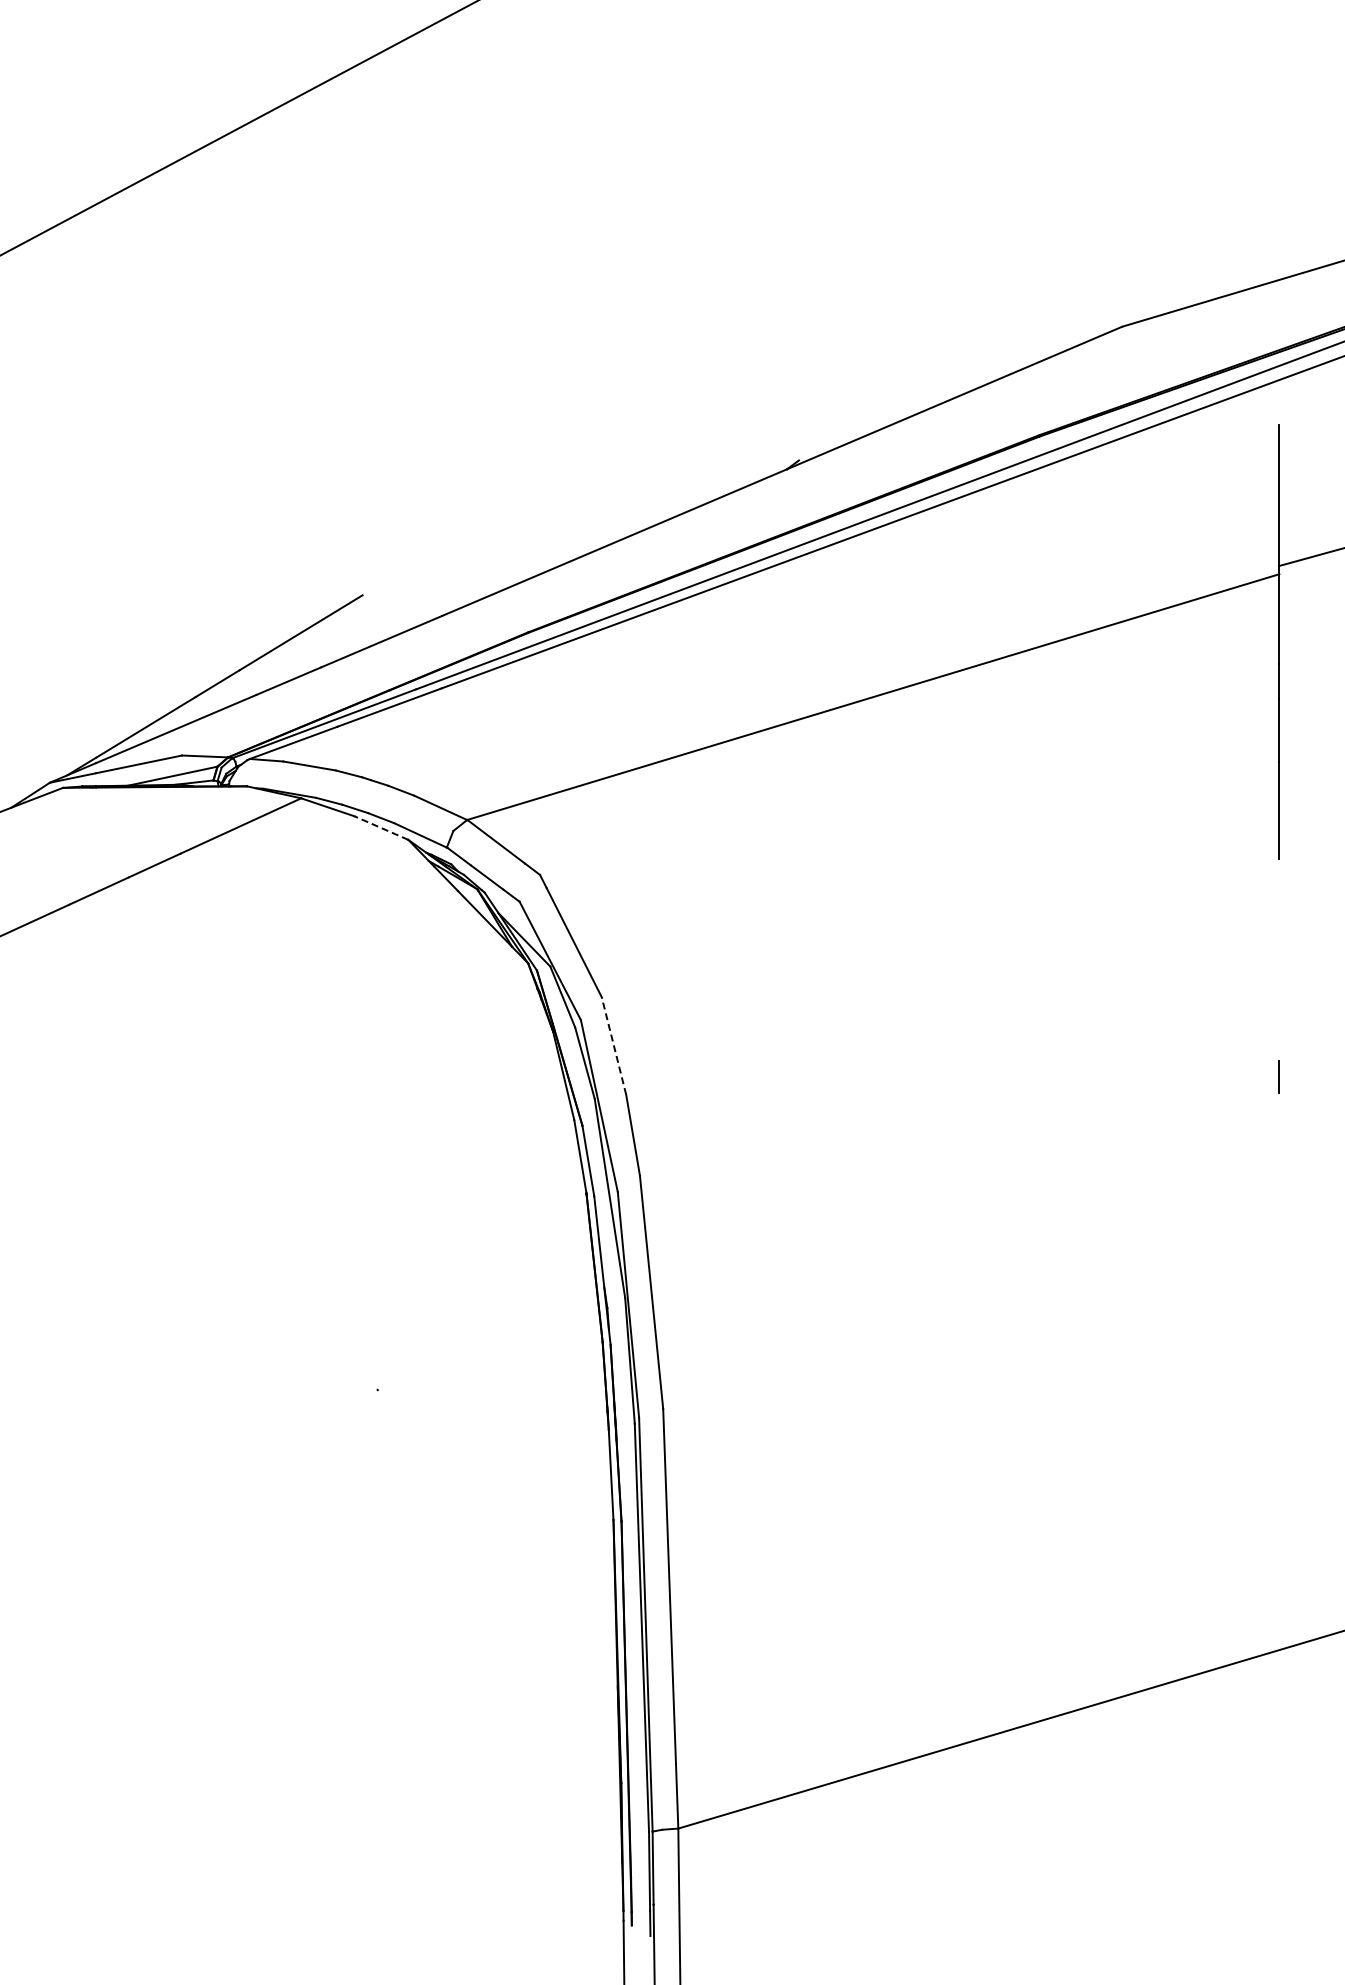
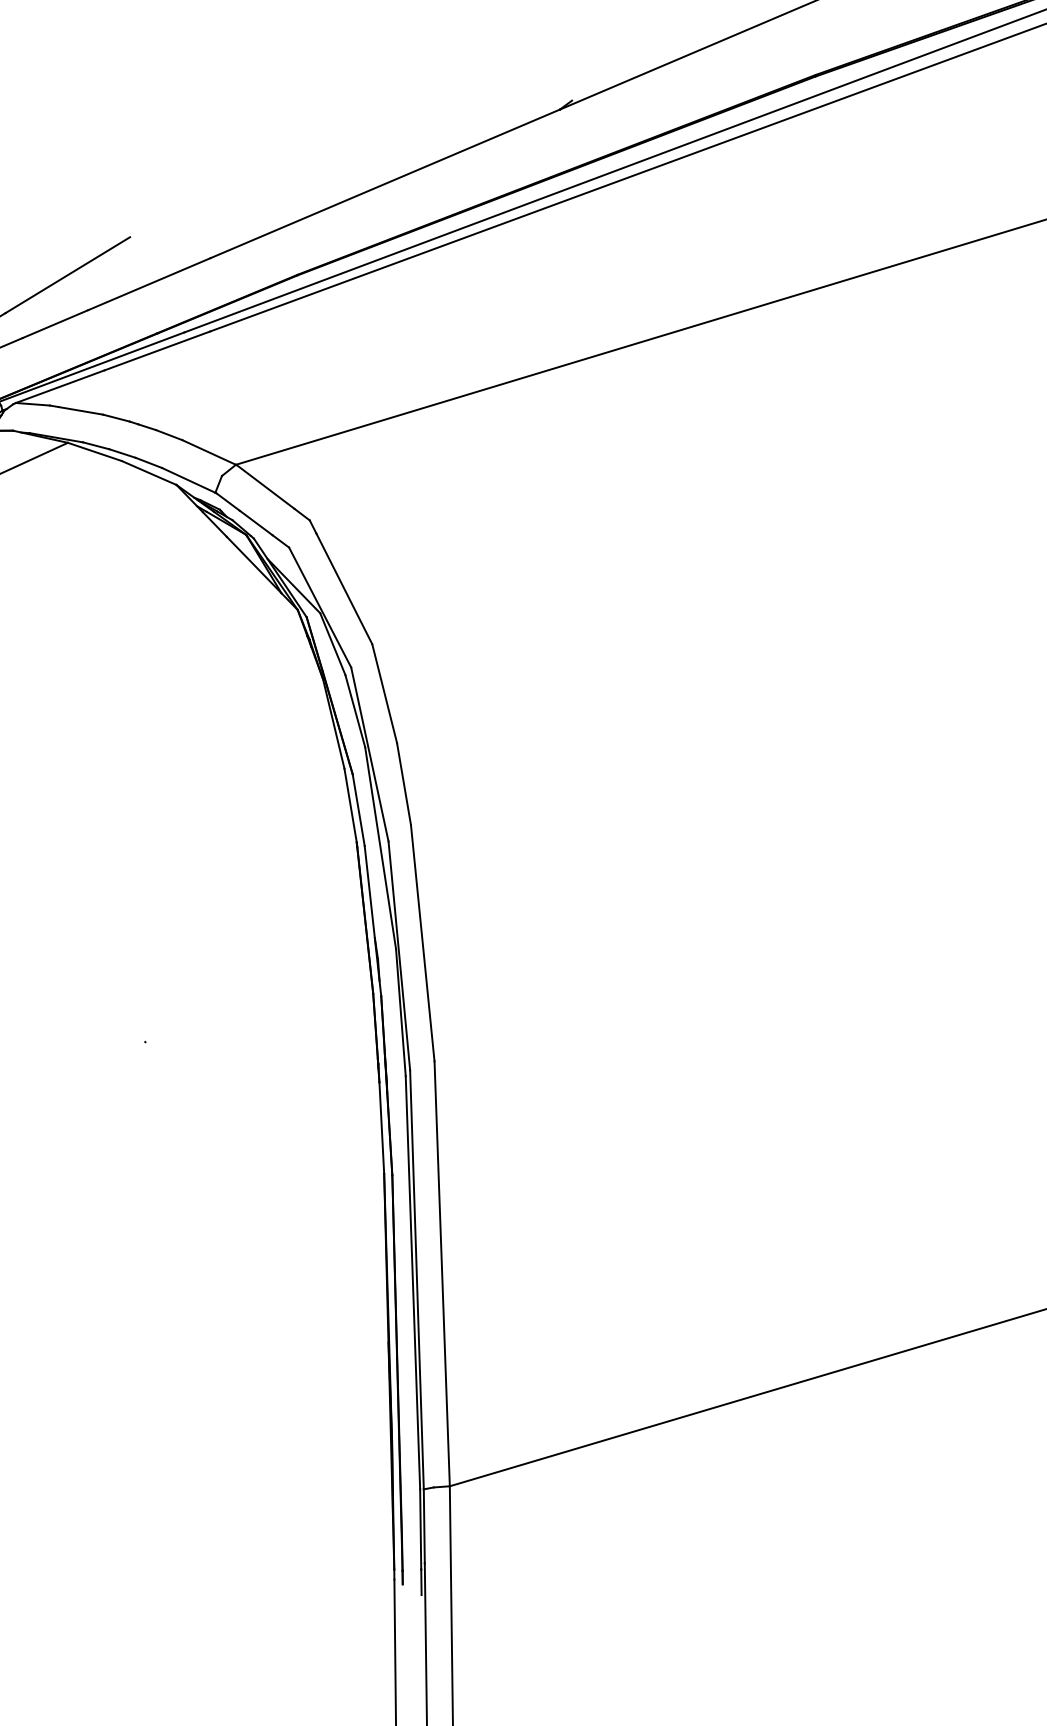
line: (380, 827) -> (148, 472), dashed -> solid
line: (613, 1045) -> (384, 693), dashed -> solid

